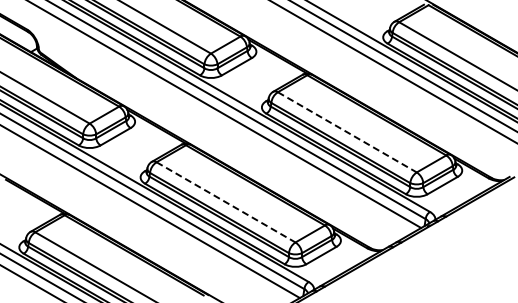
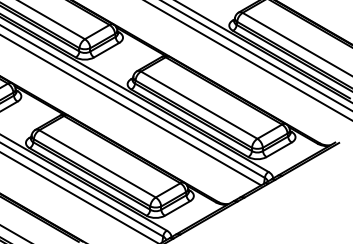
line: (347, 132) -> (199, 105), dashed -> solid
line: (226, 202) -> (97, 164), dashed -> solid

